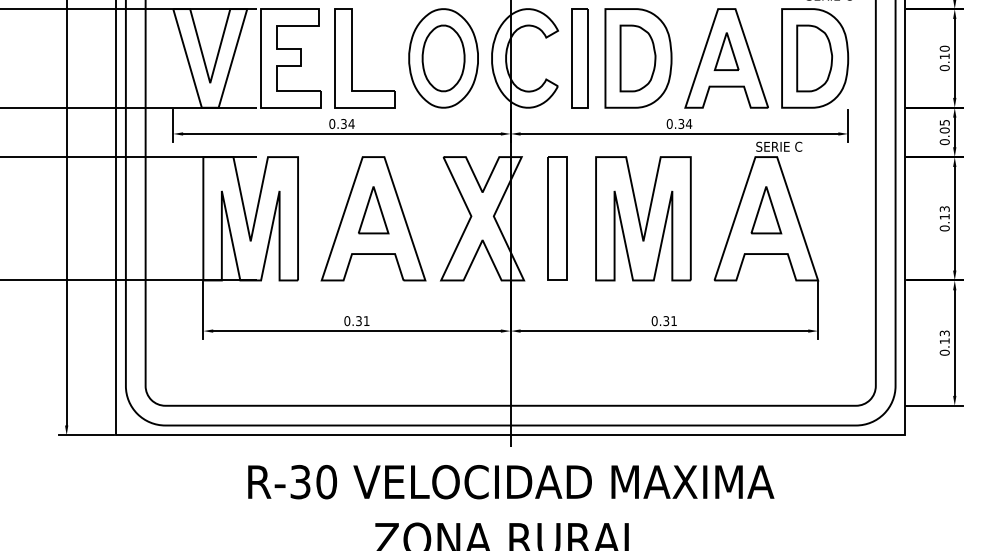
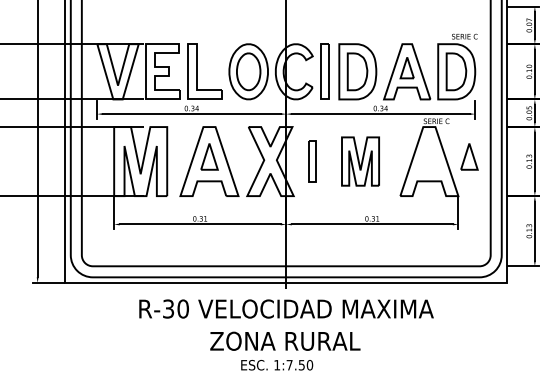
part: (766, 209) -> (469, 156), moved
part: (557, 218) -> (312, 161), size x0.6
part: (643, 218) -> (360, 161), size x0.7

